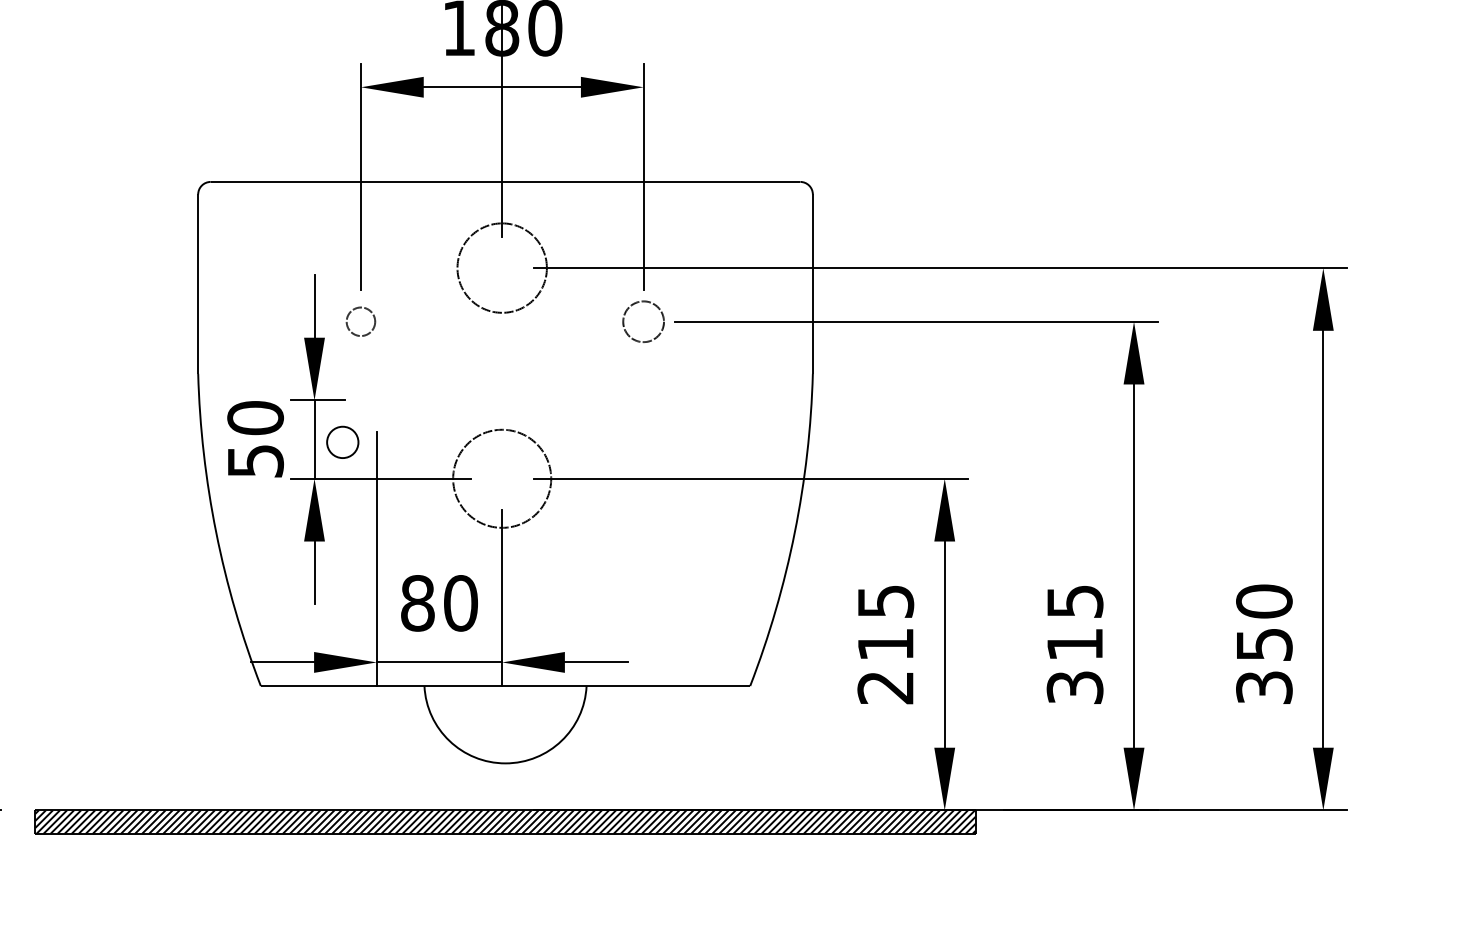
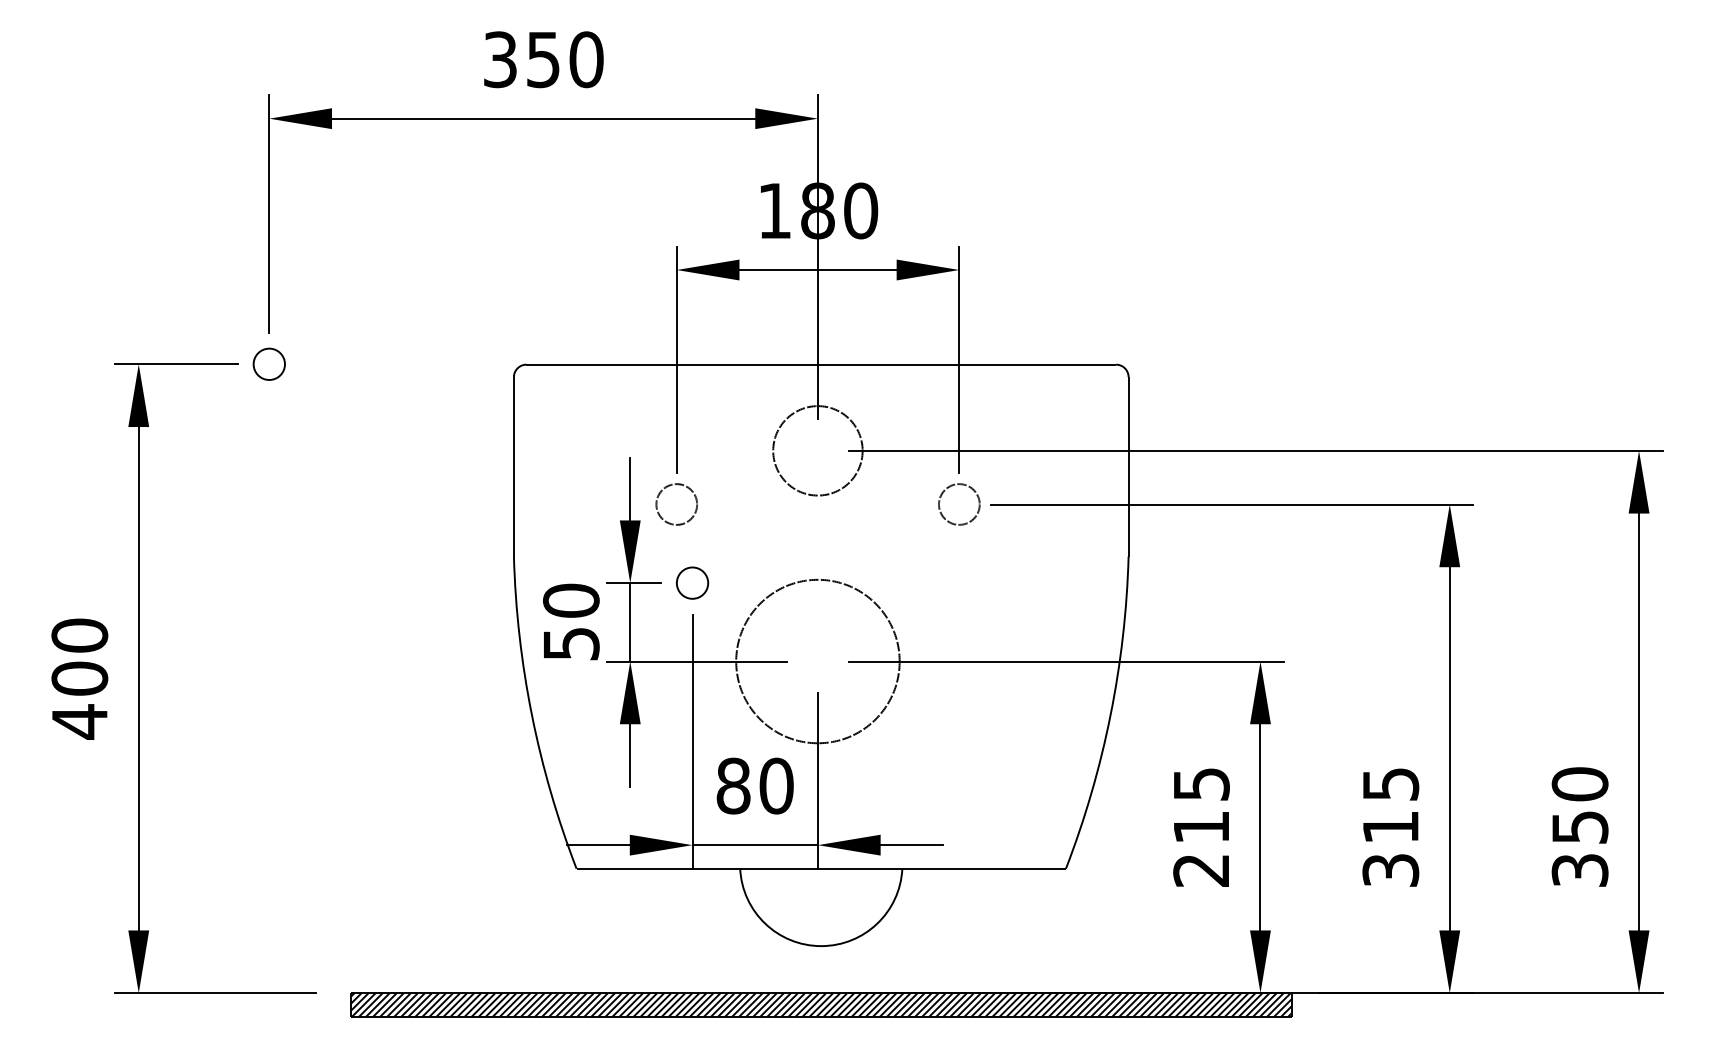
circle: (360, 321) -> (676, 504), size x1.43
circle: (342, 441) -> (692, 582), moved
circle: (501, 478) -> (817, 661), size x1.67

